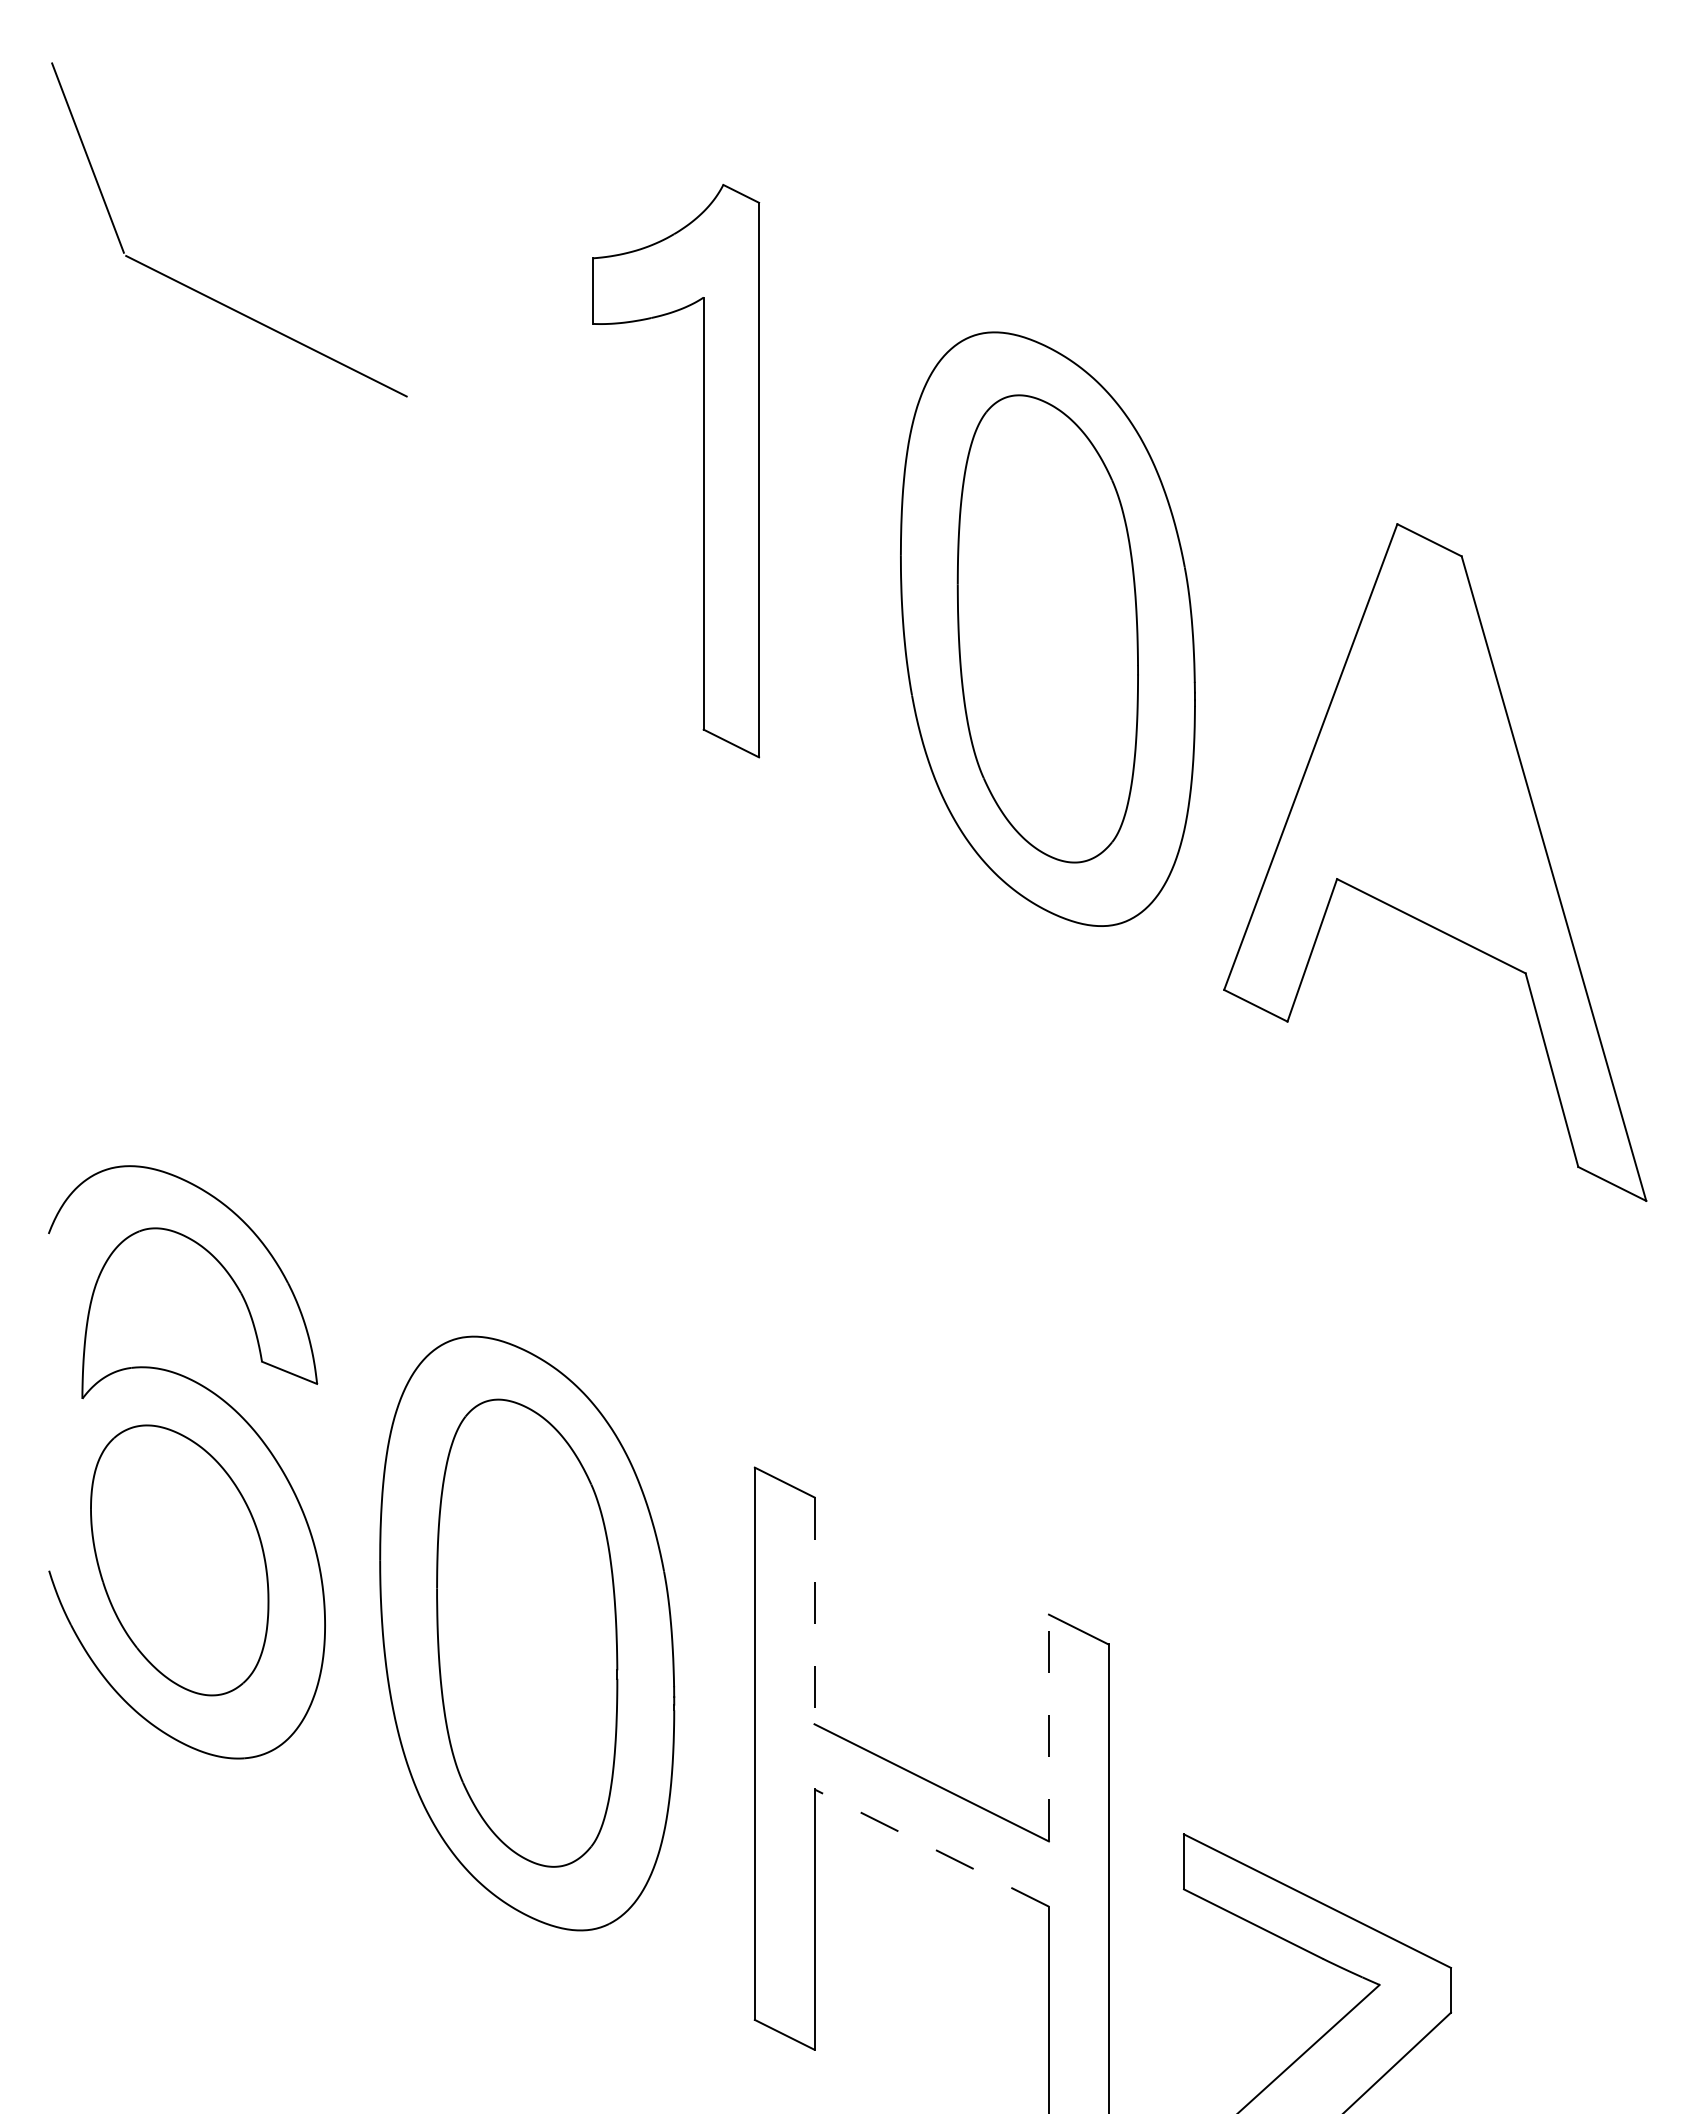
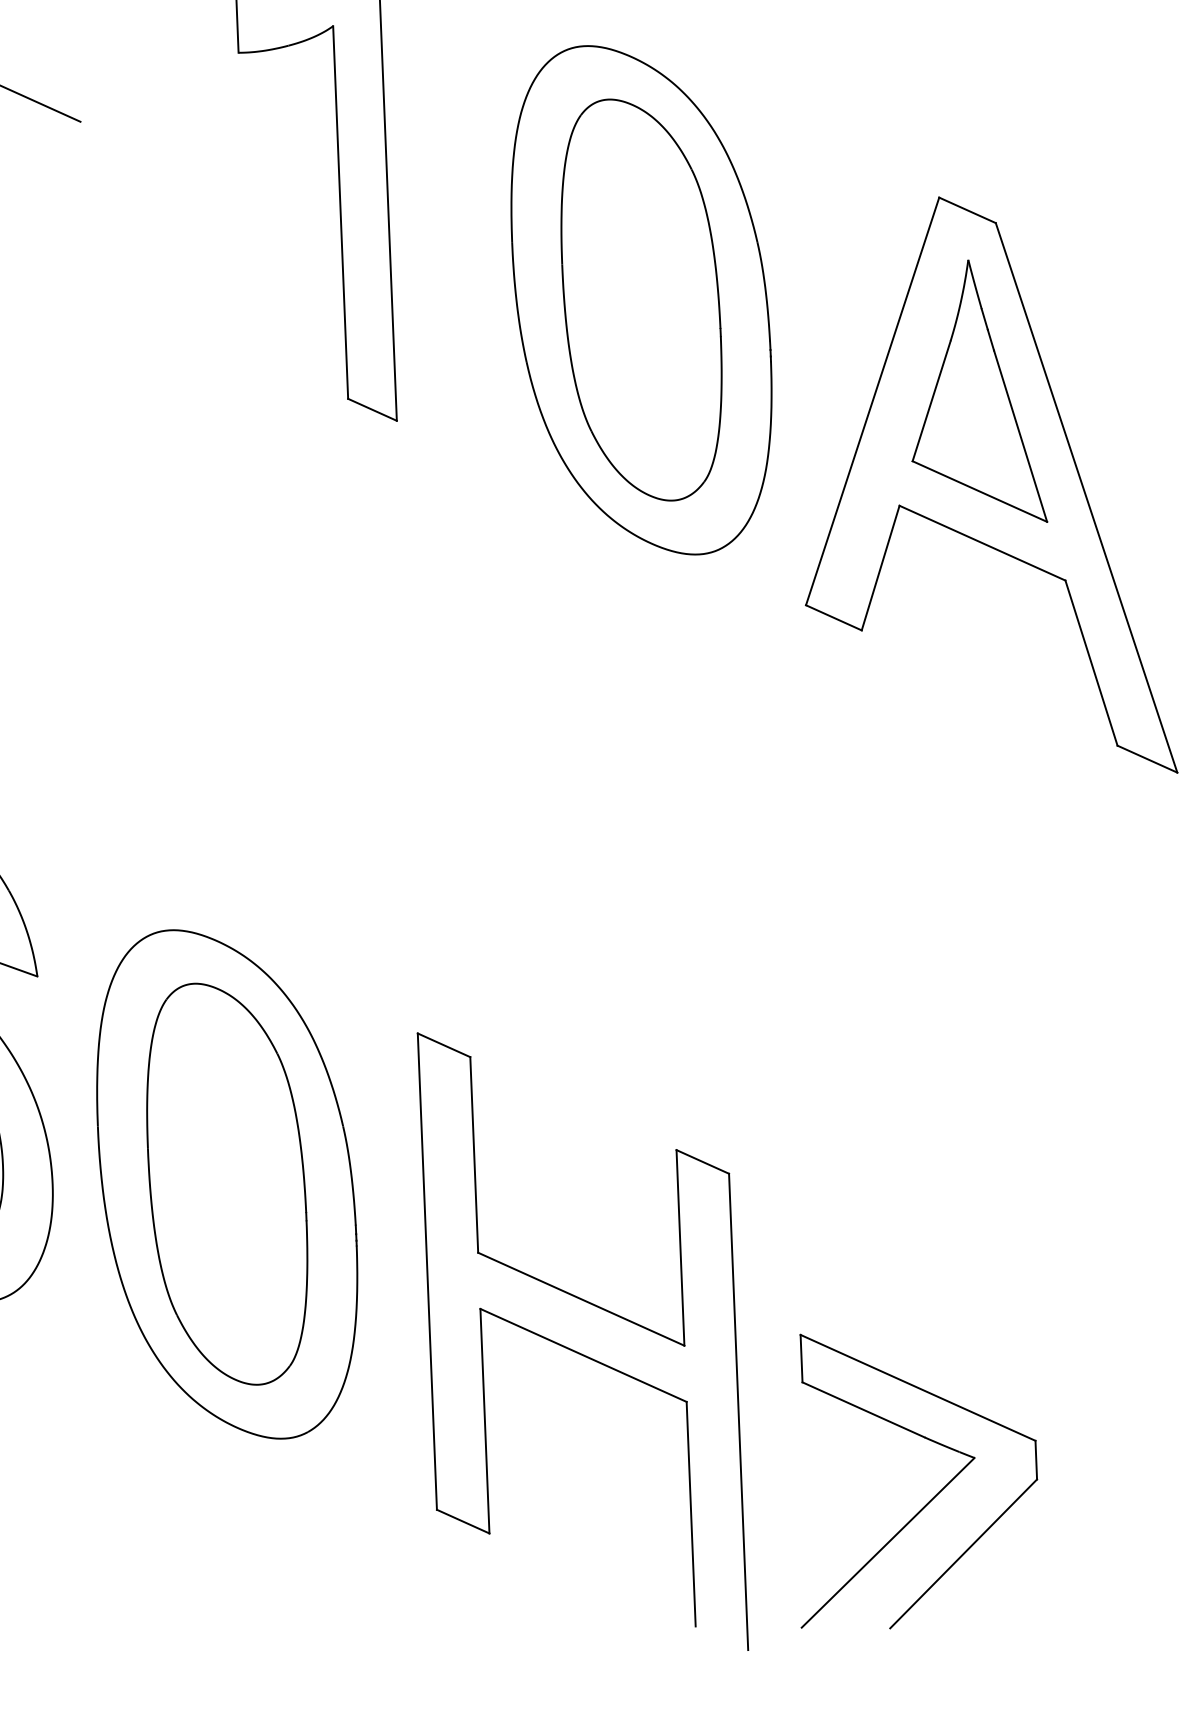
part: (1430, 751) -> (975, 392), added
line: (814, 1611) -> (474, 1155), dashed -> solid
line: (1048, 1727) -> (680, 1247), dashed -> solid
line: (931, 1847) -> (583, 1354), dashed -> solid

